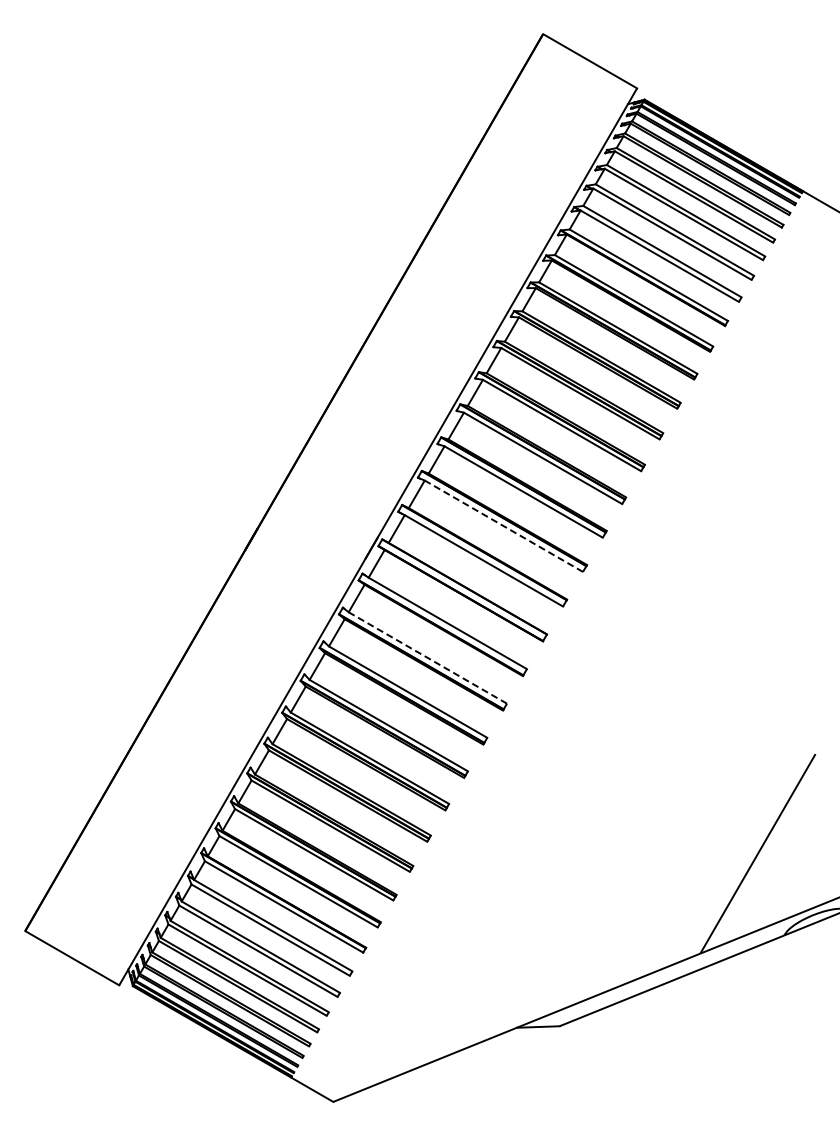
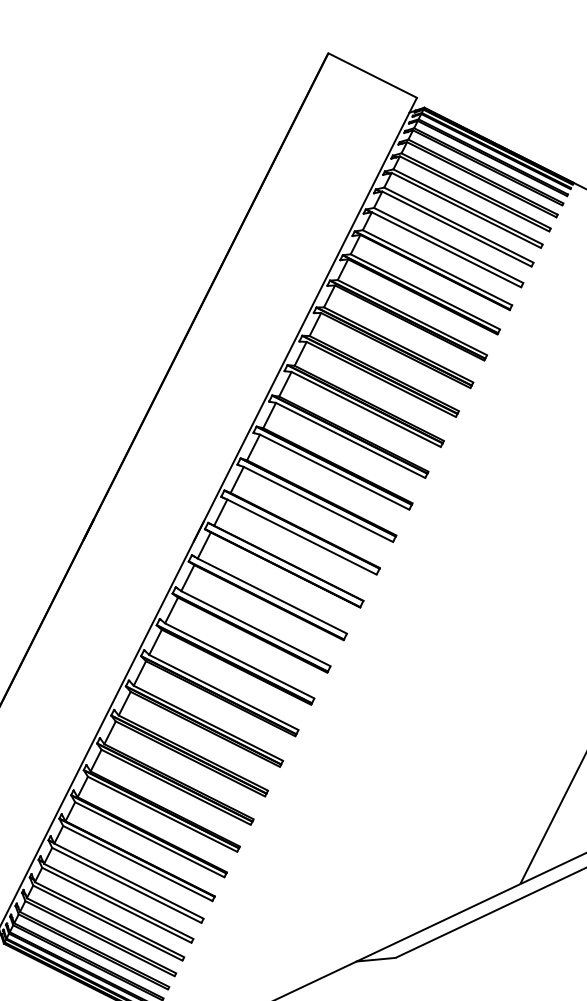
line: (503, 526) -> (318, 504), dashed -> solid
line: (427, 657) -> (255, 628), dashed -> solid

